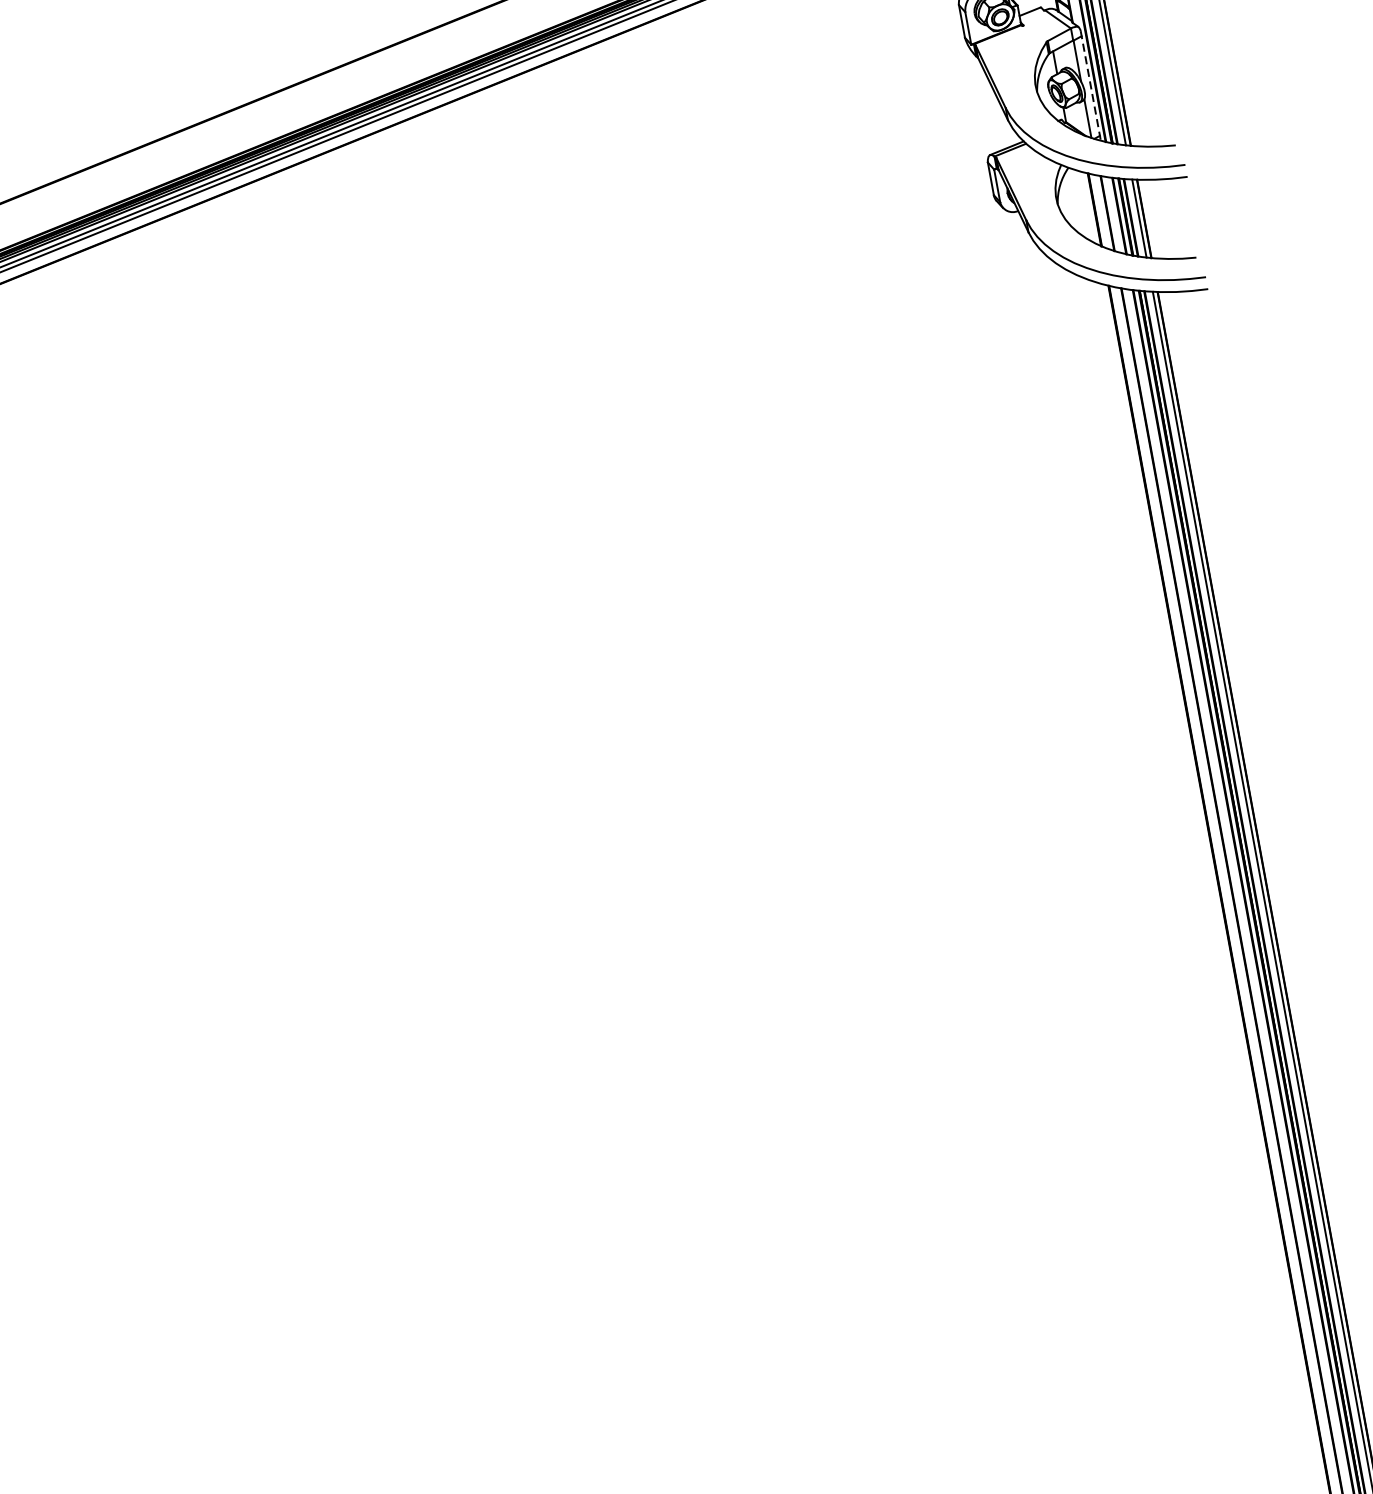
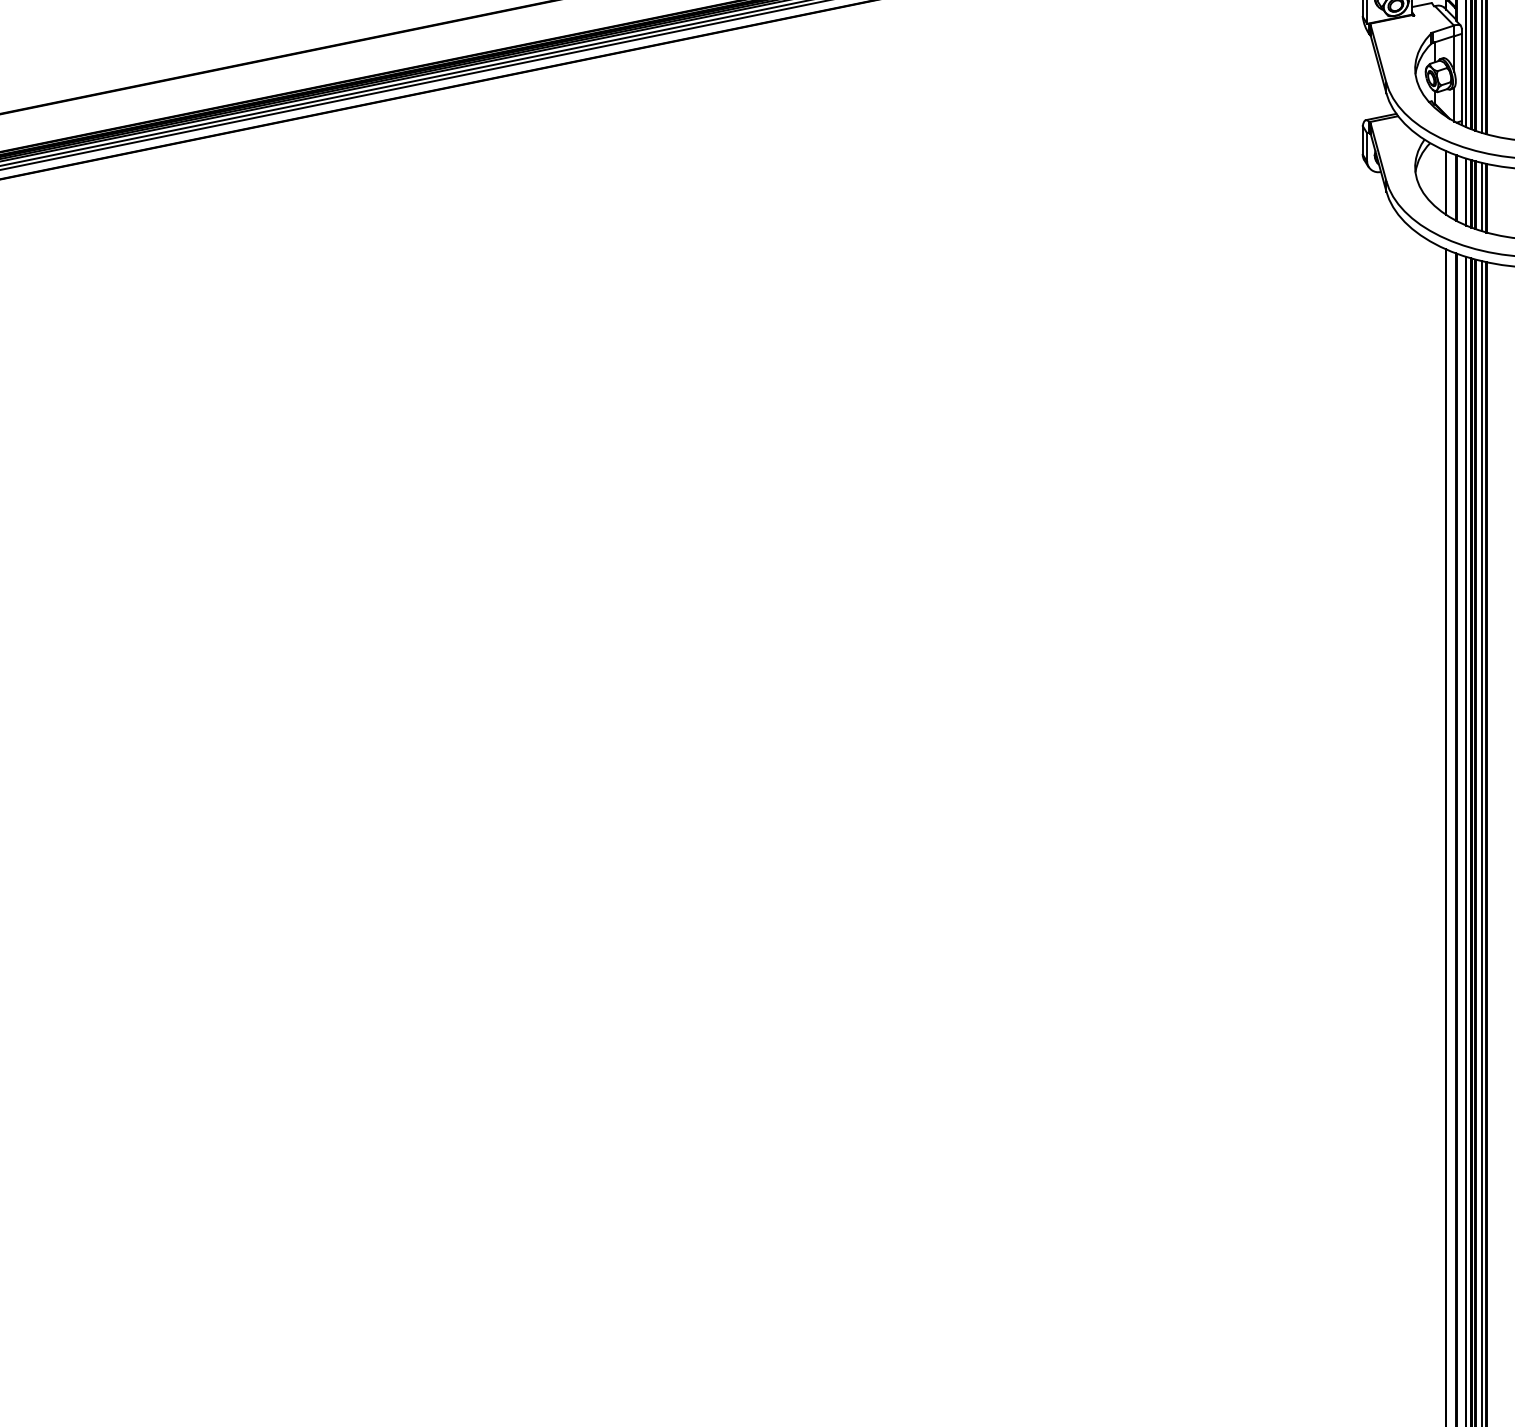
line: (1090, 86) -> (1461, 77), dashed -> solid

